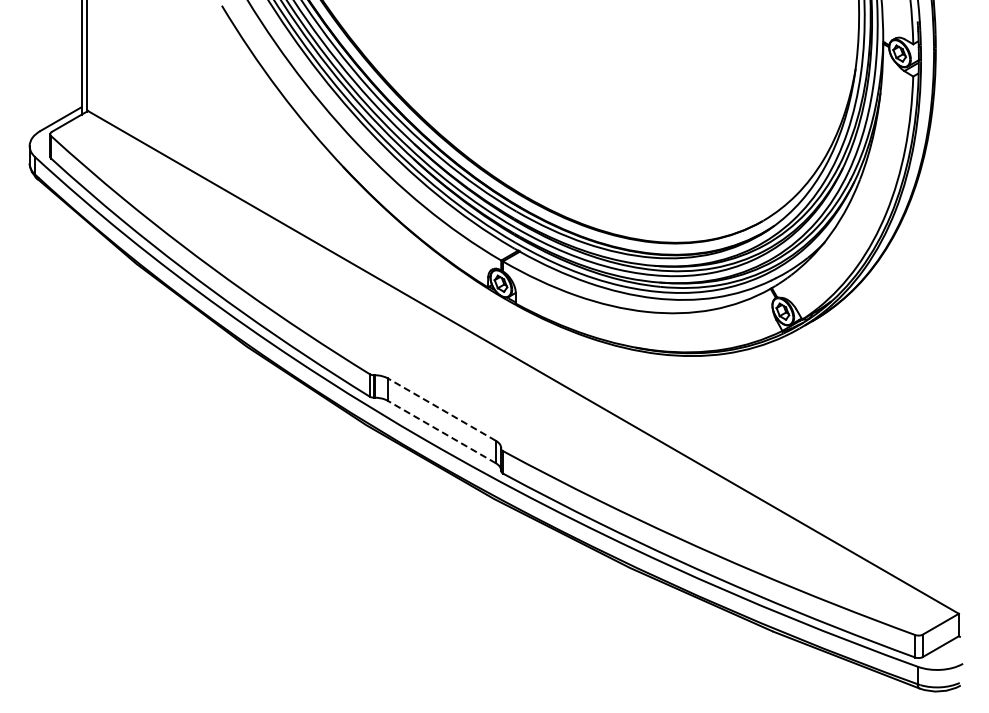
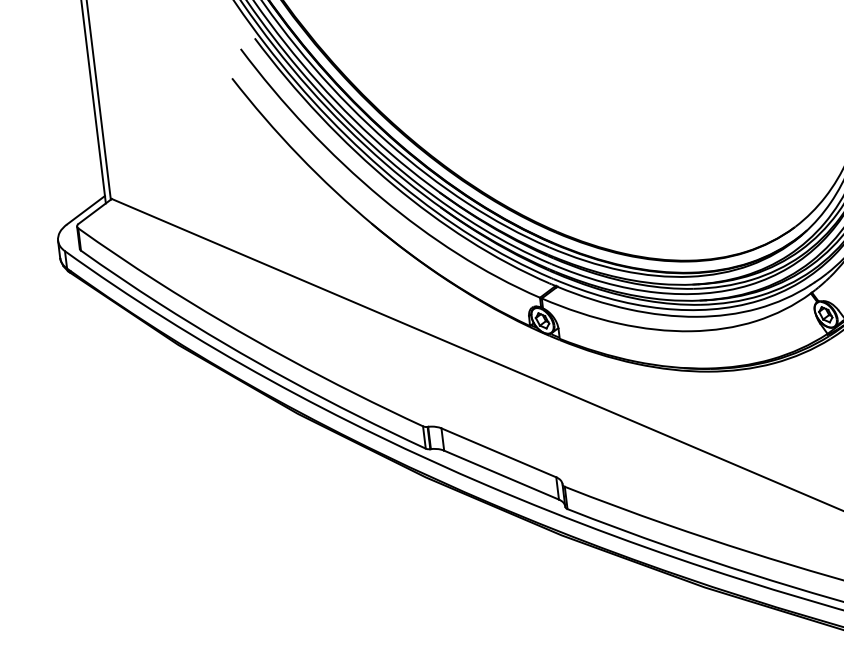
line: (441, 409) -> (498, 452), dashed -> solid
line: (441, 431) -> (501, 474), dashed -> solid

